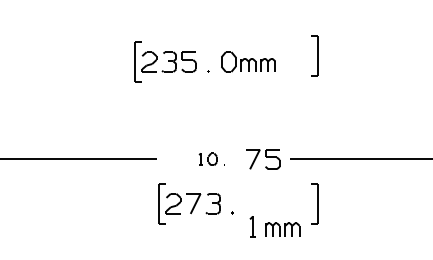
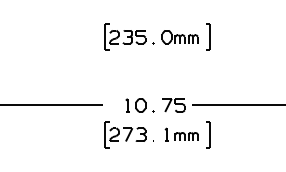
part: (205, 61) -> (151, 36), moved
part: (211, 159) -> (139, 105), size x1.67
part: (274, 226) -> (181, 134), moved

